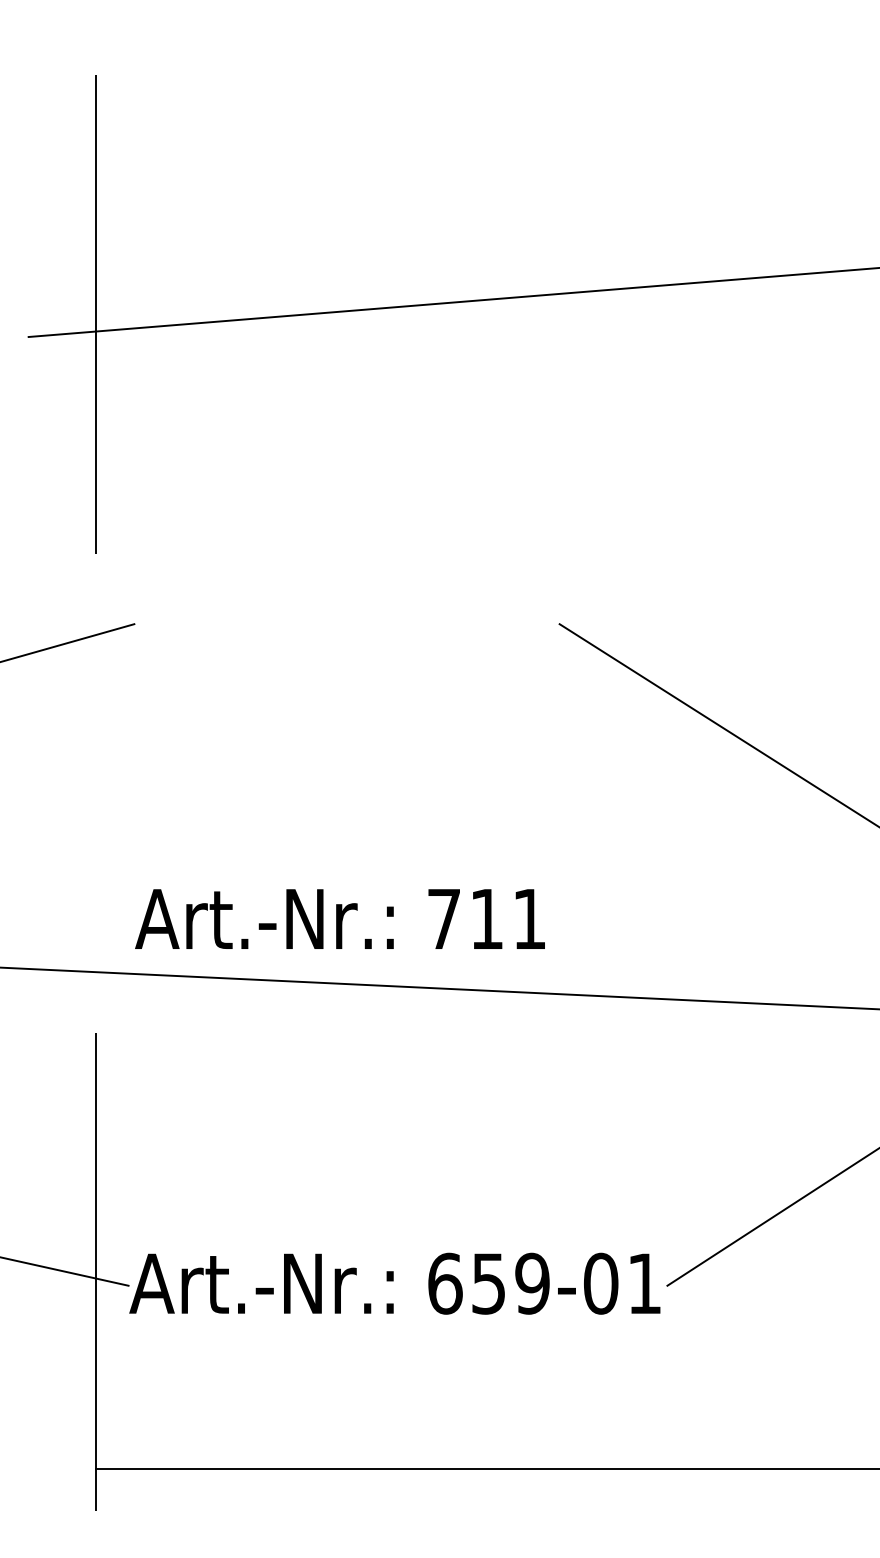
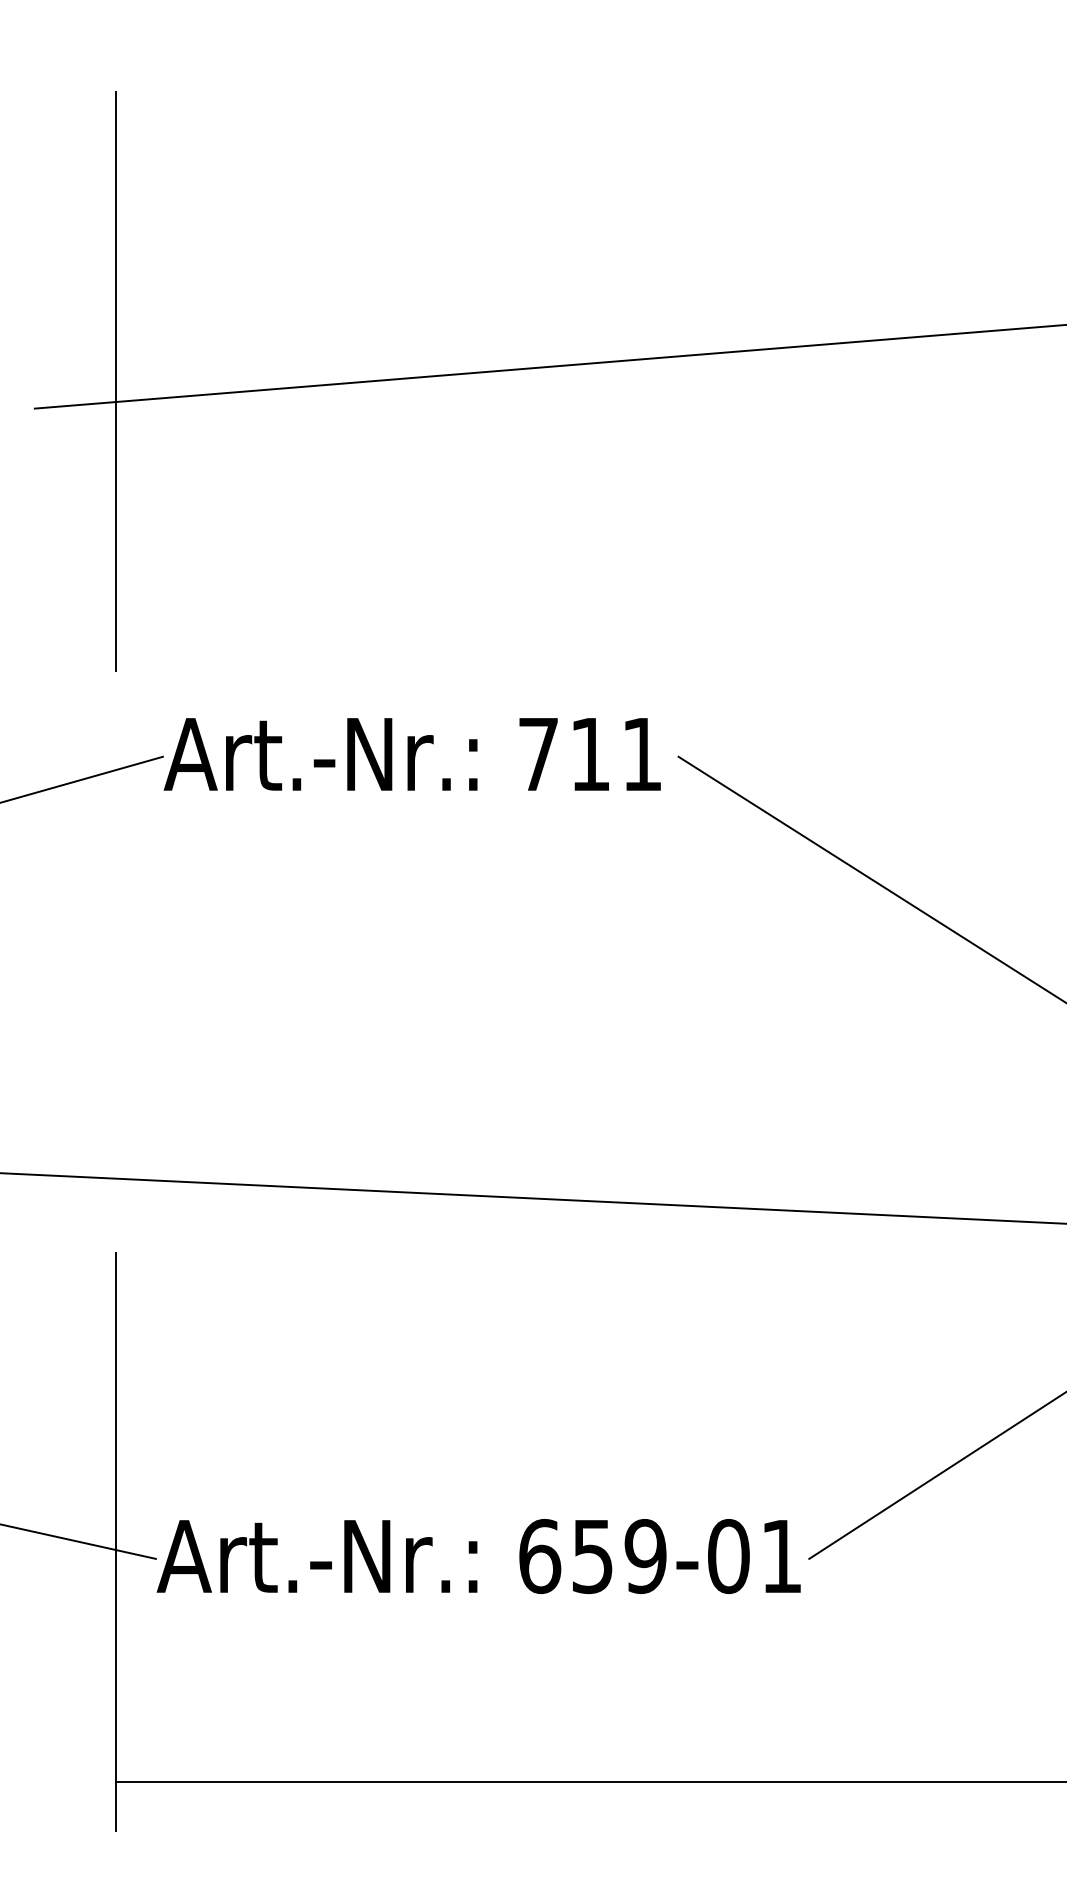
text: (339, 919) -> (411, 754), moved

